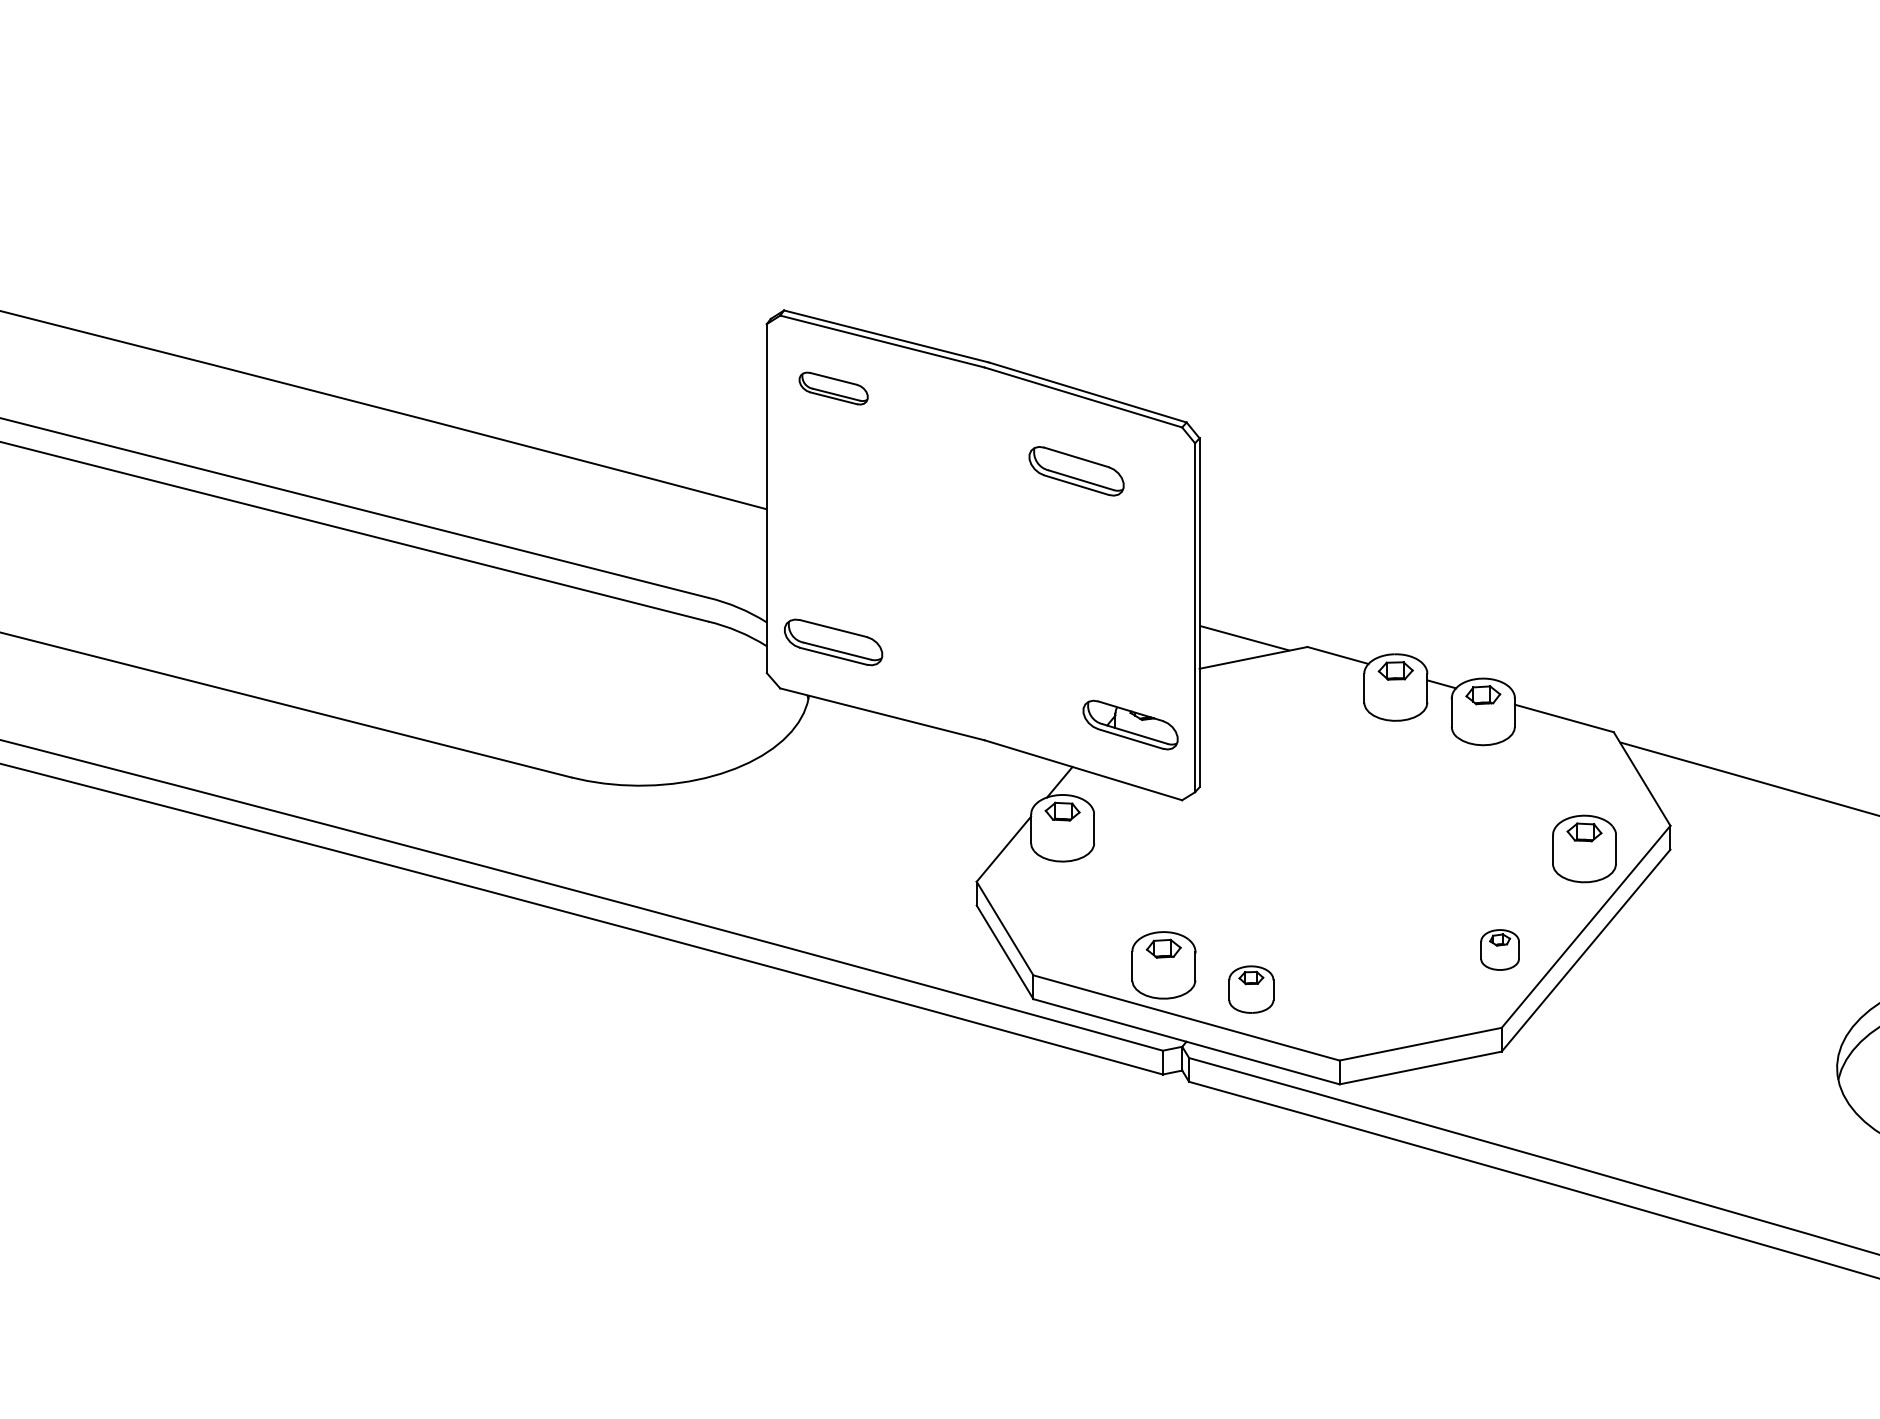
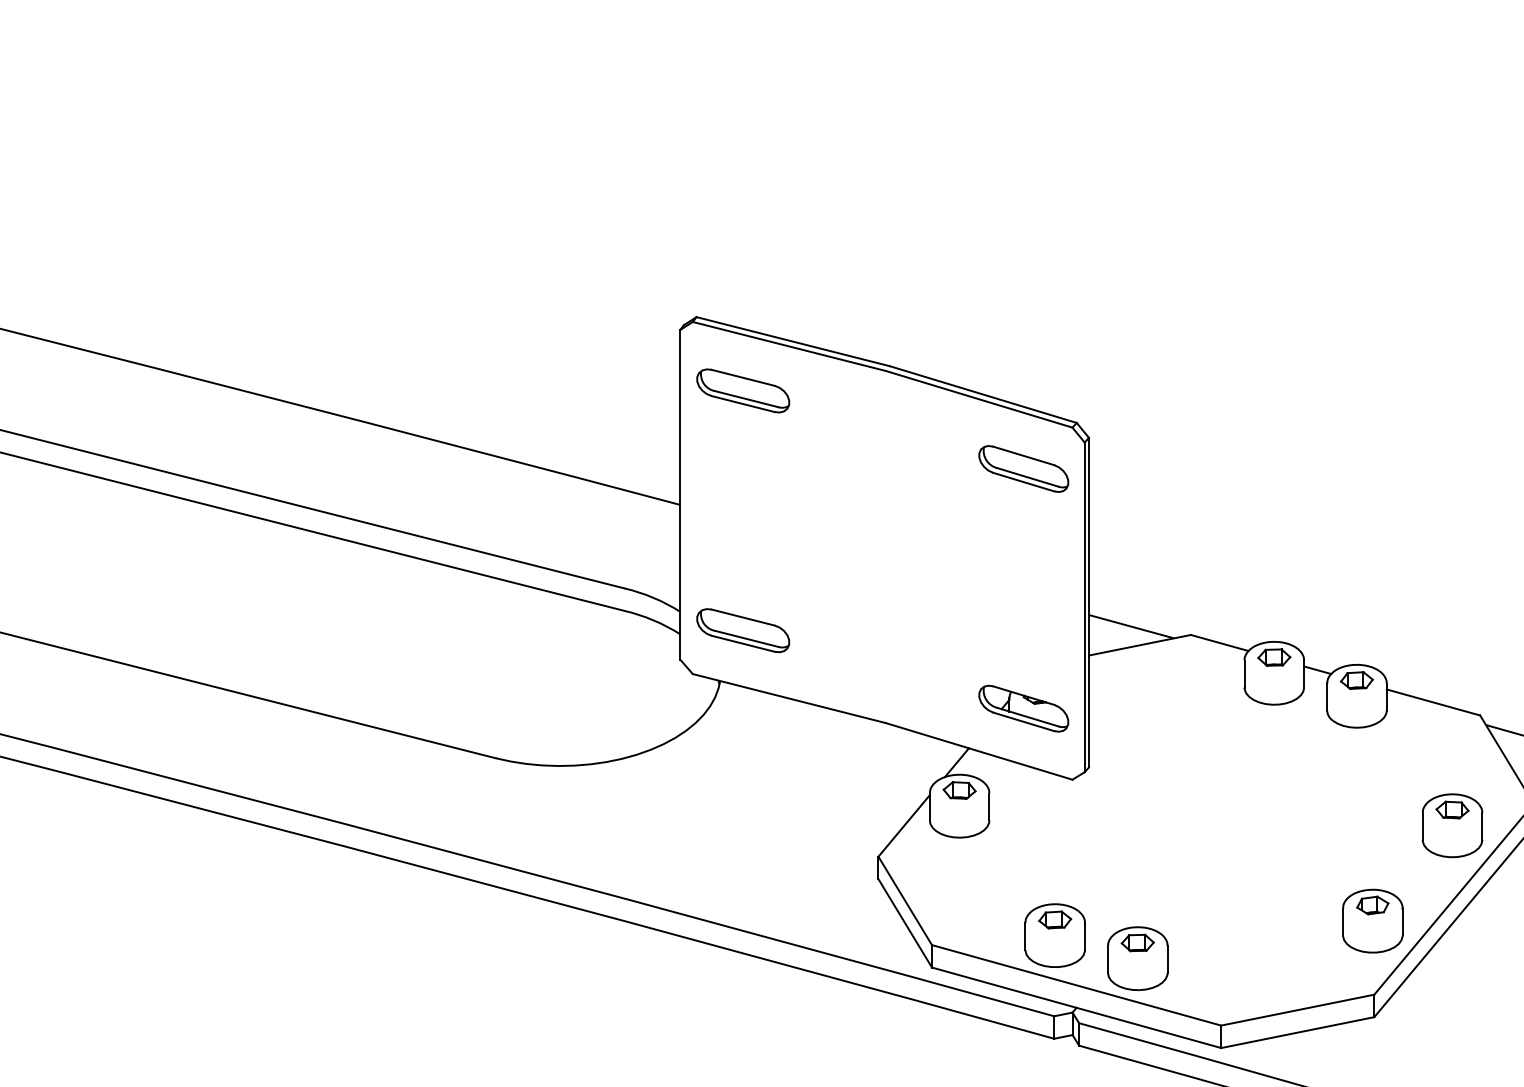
part: (833, 388) -> (743, 390), size x1.43
part: (1076, 471) -> (1023, 469), moved
part: (1499, 949) -> (1372, 920), size x1.67
part: (1251, 989) -> (1137, 958), size x1.43

